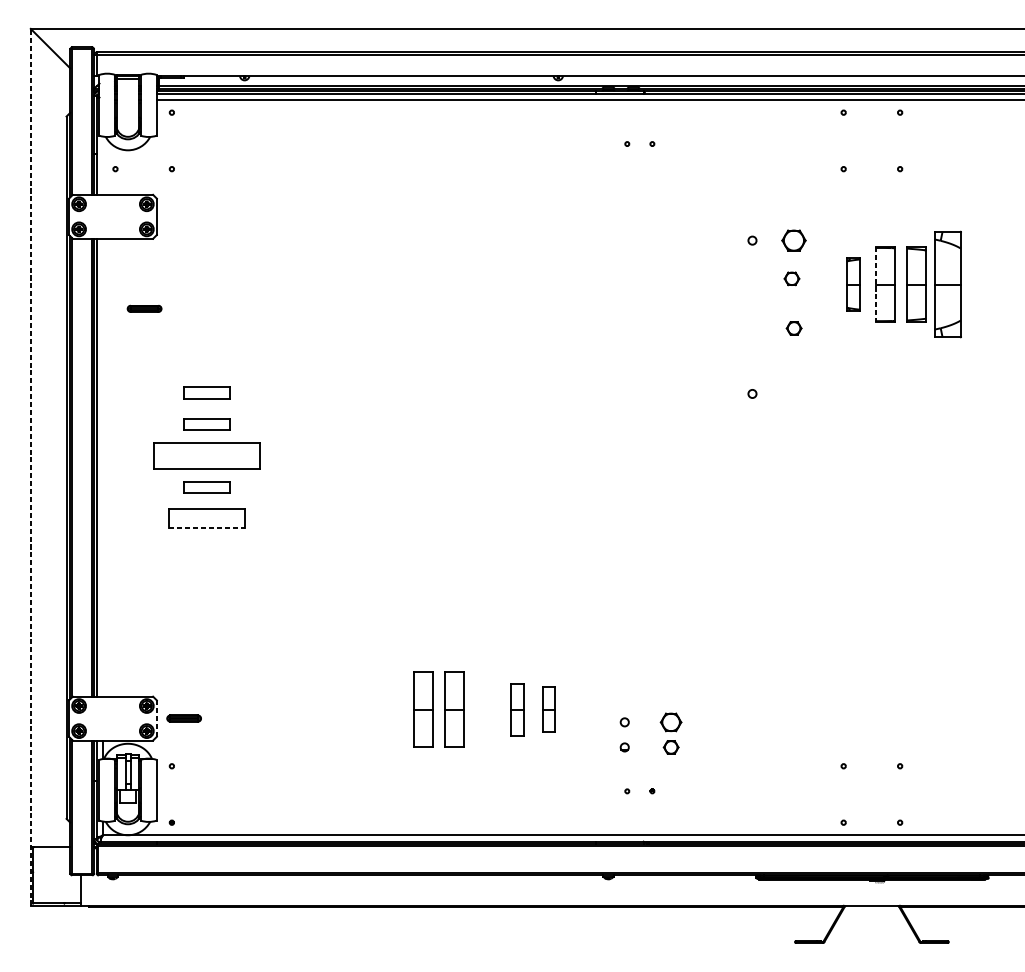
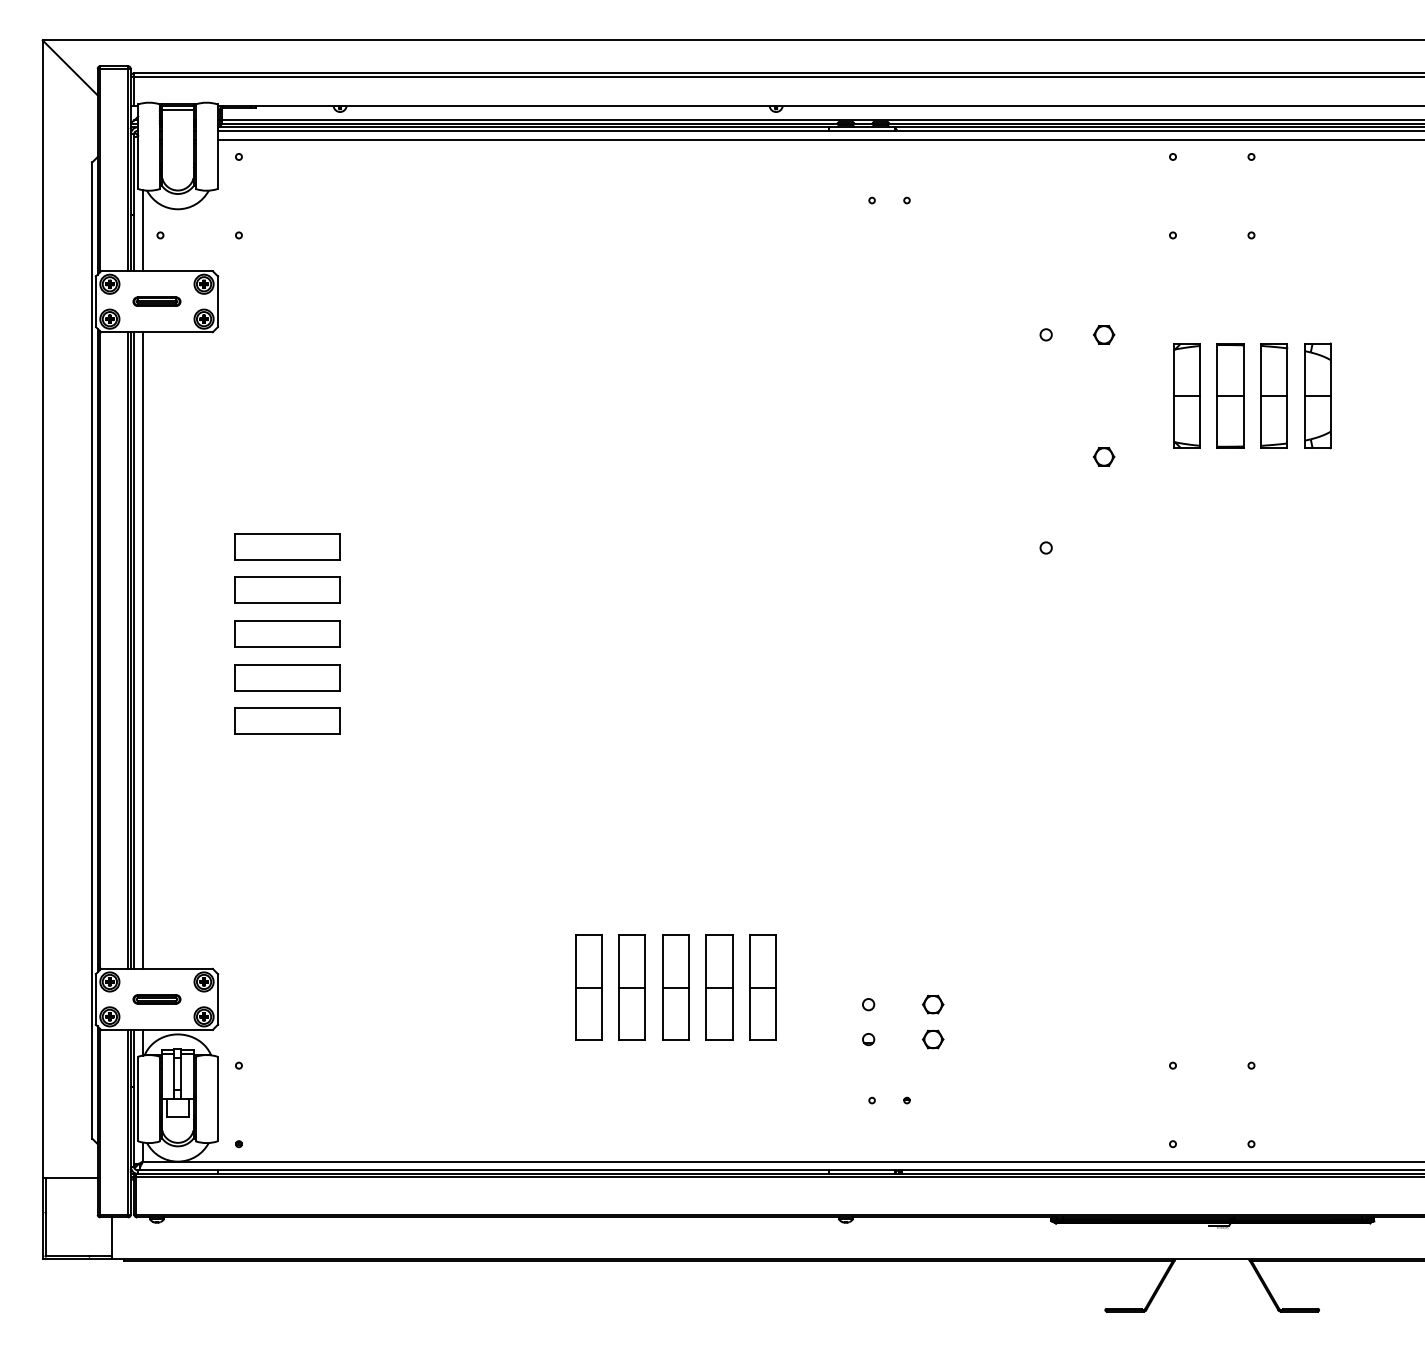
line: (103, 165) -> (143, 230), added
part: (794, 240) -> (1104, 334), size x0.62
part: (792, 278) -> (1101, 387), removed
part: (853, 284) -> (1186, 395), size x1.43
line: (875, 284) -> (1217, 396), dashed -> solid
part: (947, 284) -> (1317, 395), size x0.71
part: (144, 308) -> (156, 301), moved
part: (206, 392) -> (287, 546), size x1.67
part: (206, 423) -> (287, 589), size x1.67
part: (206, 455) -> (287, 633), size x0.71
line: (30, 466) -> (42, 649), dashed -> solid
line: (103, 467) -> (143, 650), added
part: (206, 487) -> (287, 677), size x1.67
line: (207, 528) -> (288, 734), dashed -> solid
part: (485, 710) -> (675, 987), added
part: (517, 710) -> (719, 987), size x1.43
part: (548, 710) -> (762, 987), size x1.67
line: (157, 717) -> (218, 998), dashed -> solid
part: (183, 718) -> (156, 999), moved
part: (671, 722) -> (933, 1004), size x0.71

